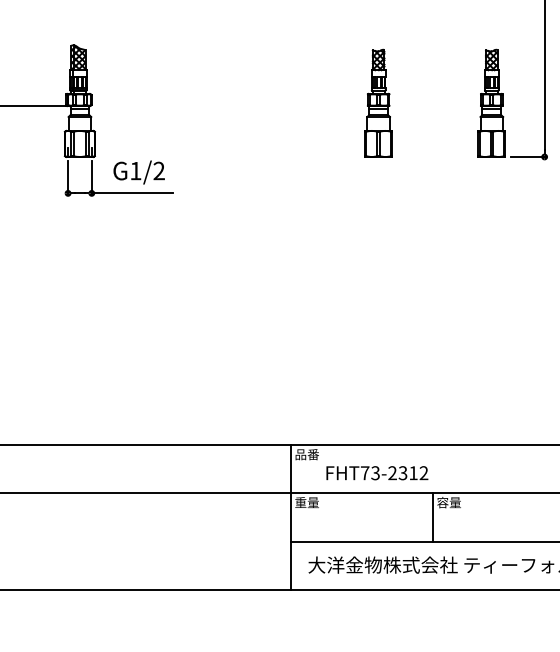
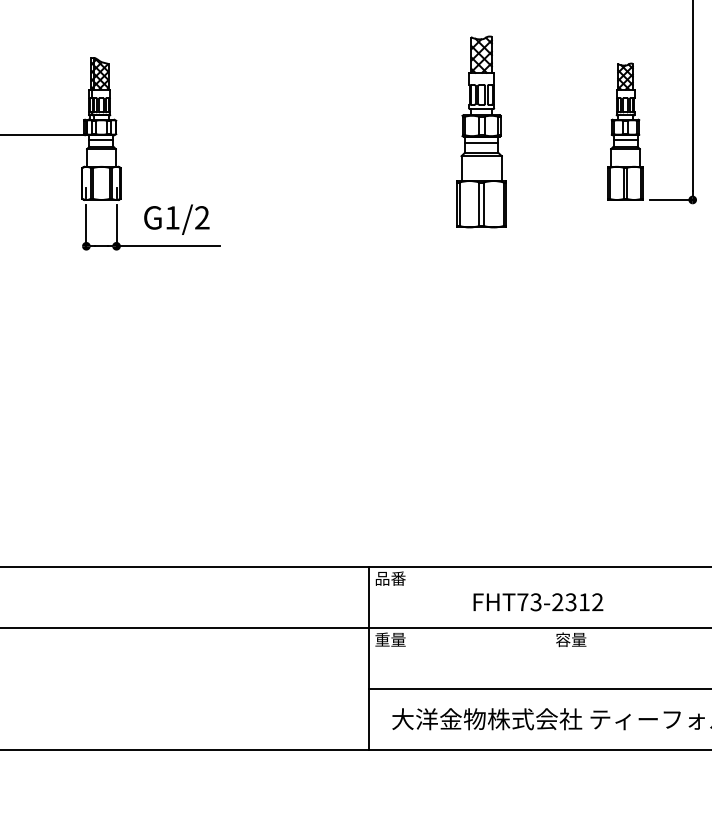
part: (378, 102) -> (481, 130), size x1.4
text: (377, 473) -> (538, 602), moved
line: (432, 517) -> (550, 658), removed

